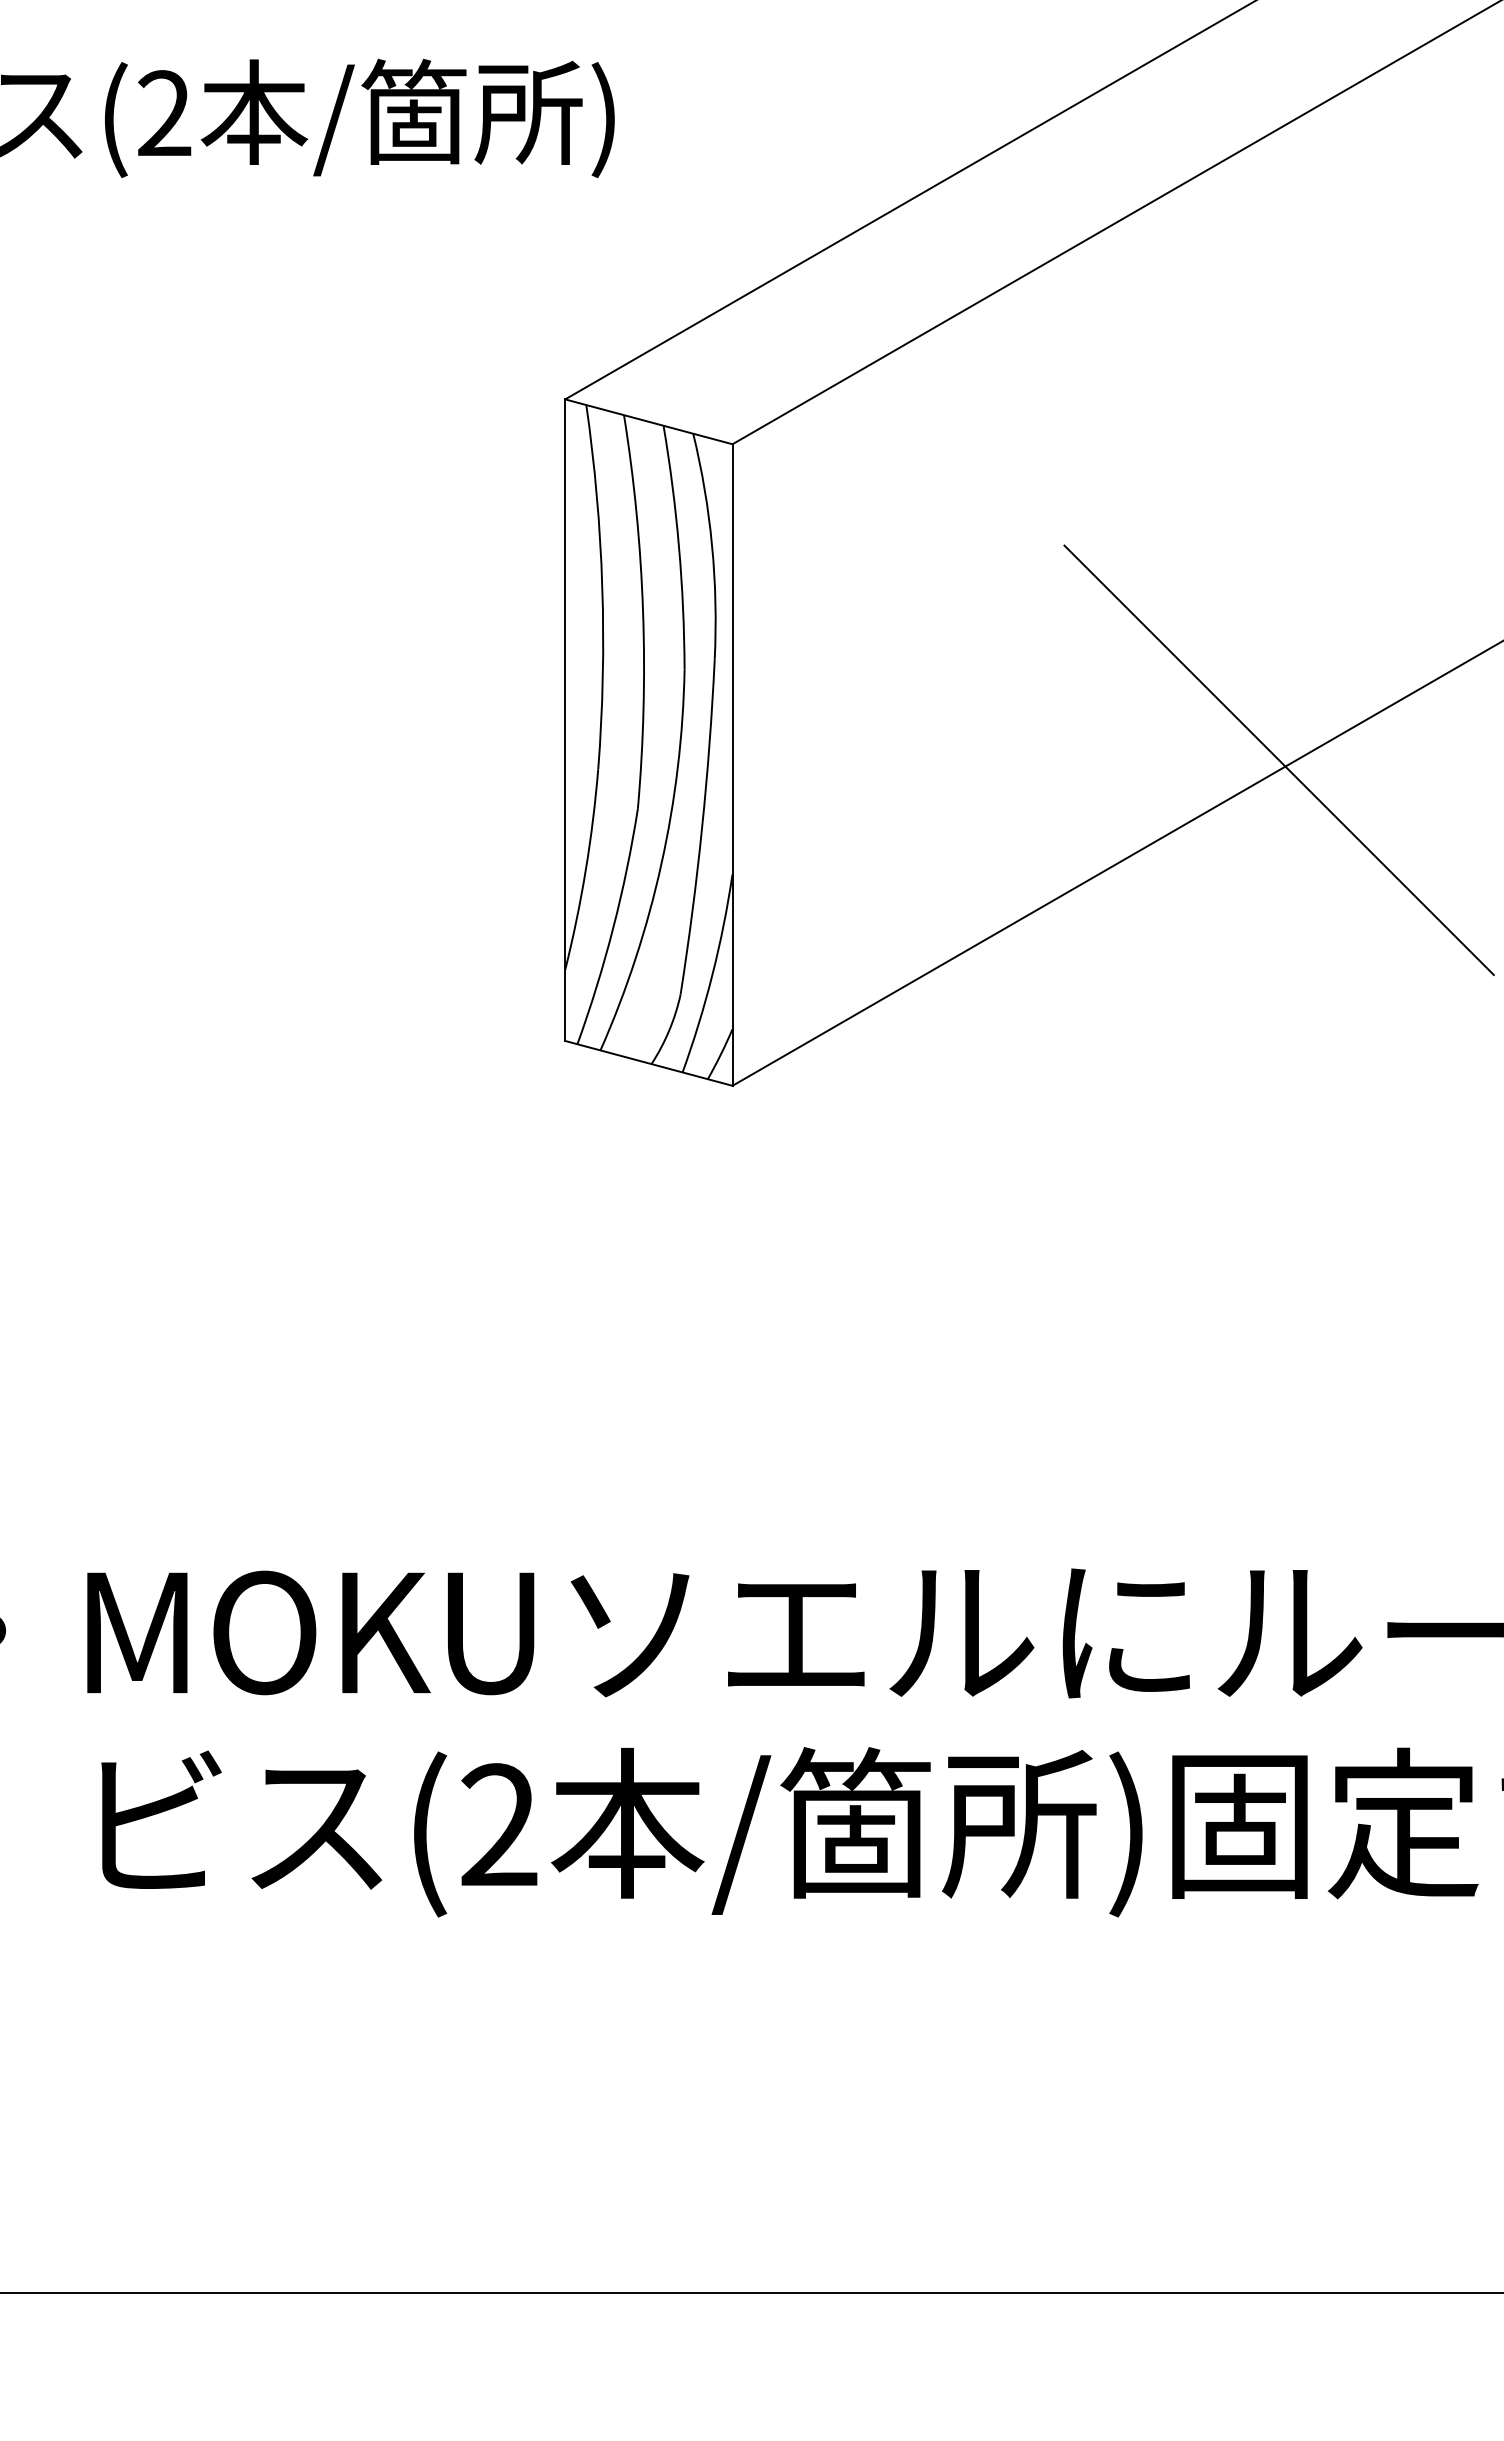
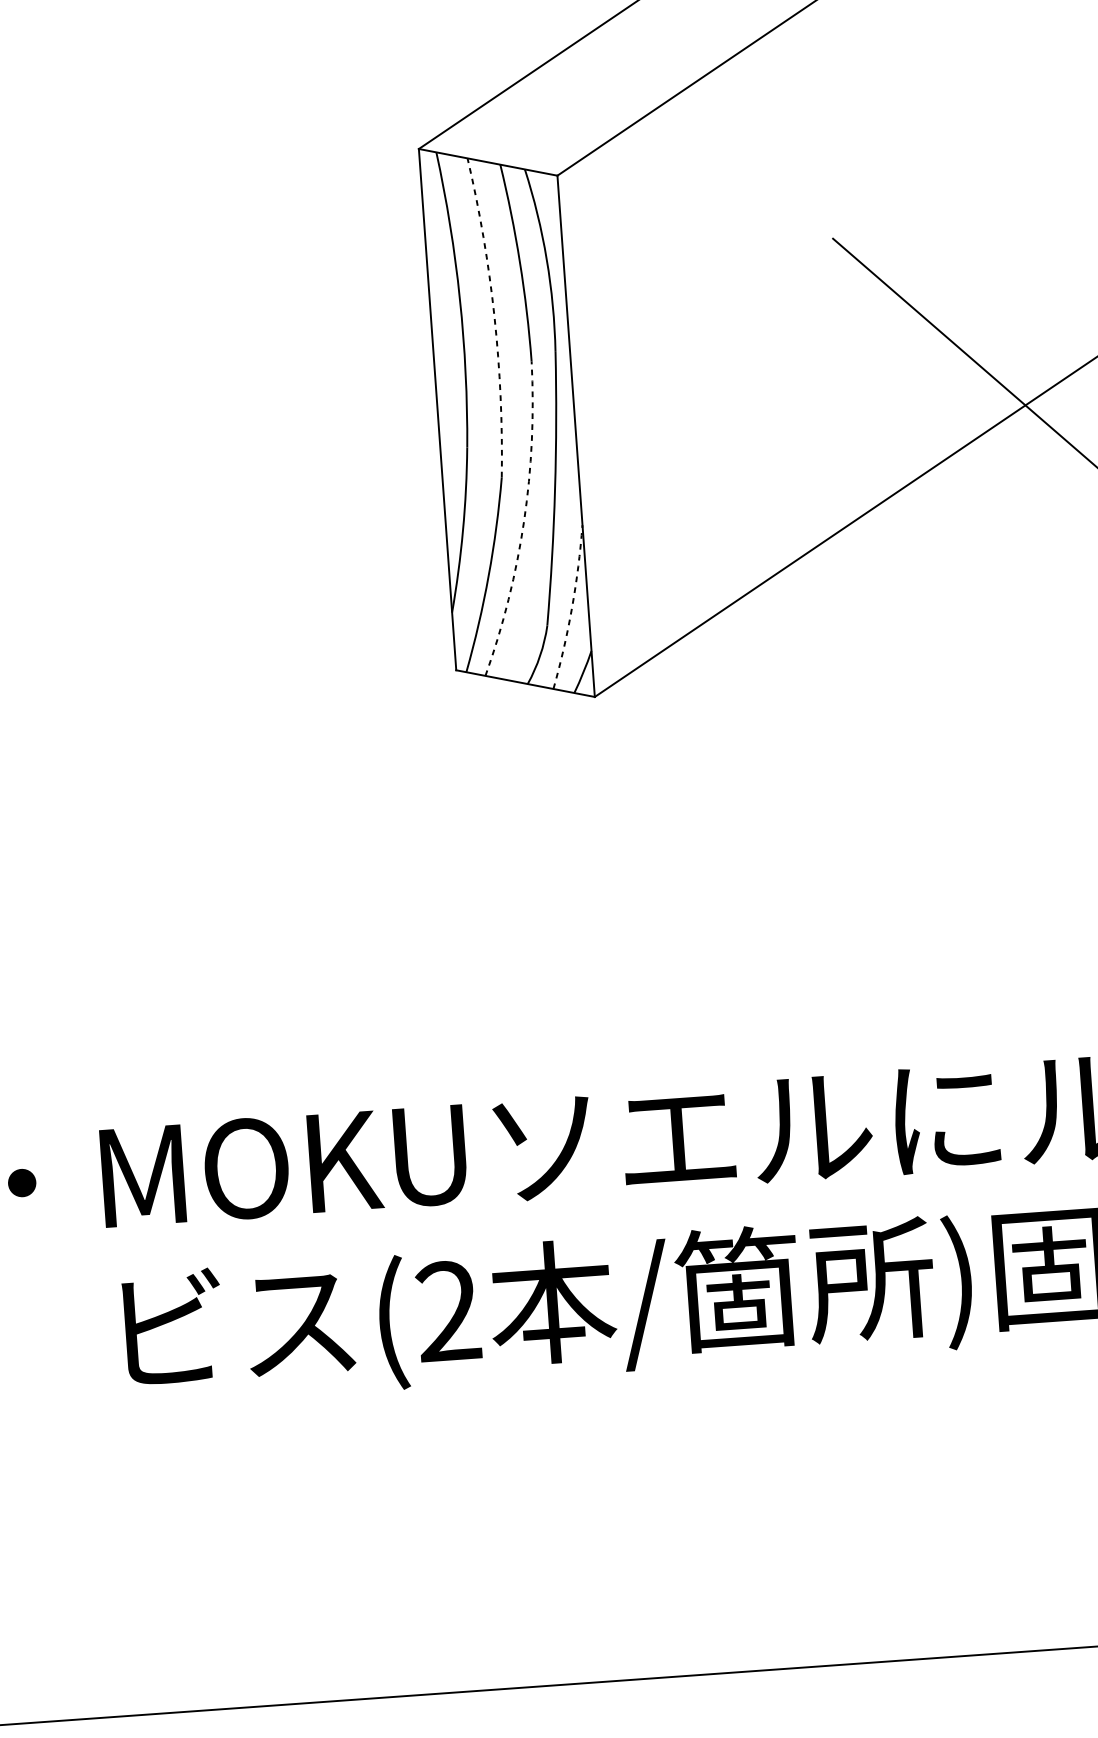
arc: (643, 611) -> (494, 316), solid -> dashed
arc: (661, 864) -> (524, 521), solid -> dashed
arc: (712, 974) -> (572, 607), solid -> dashed

